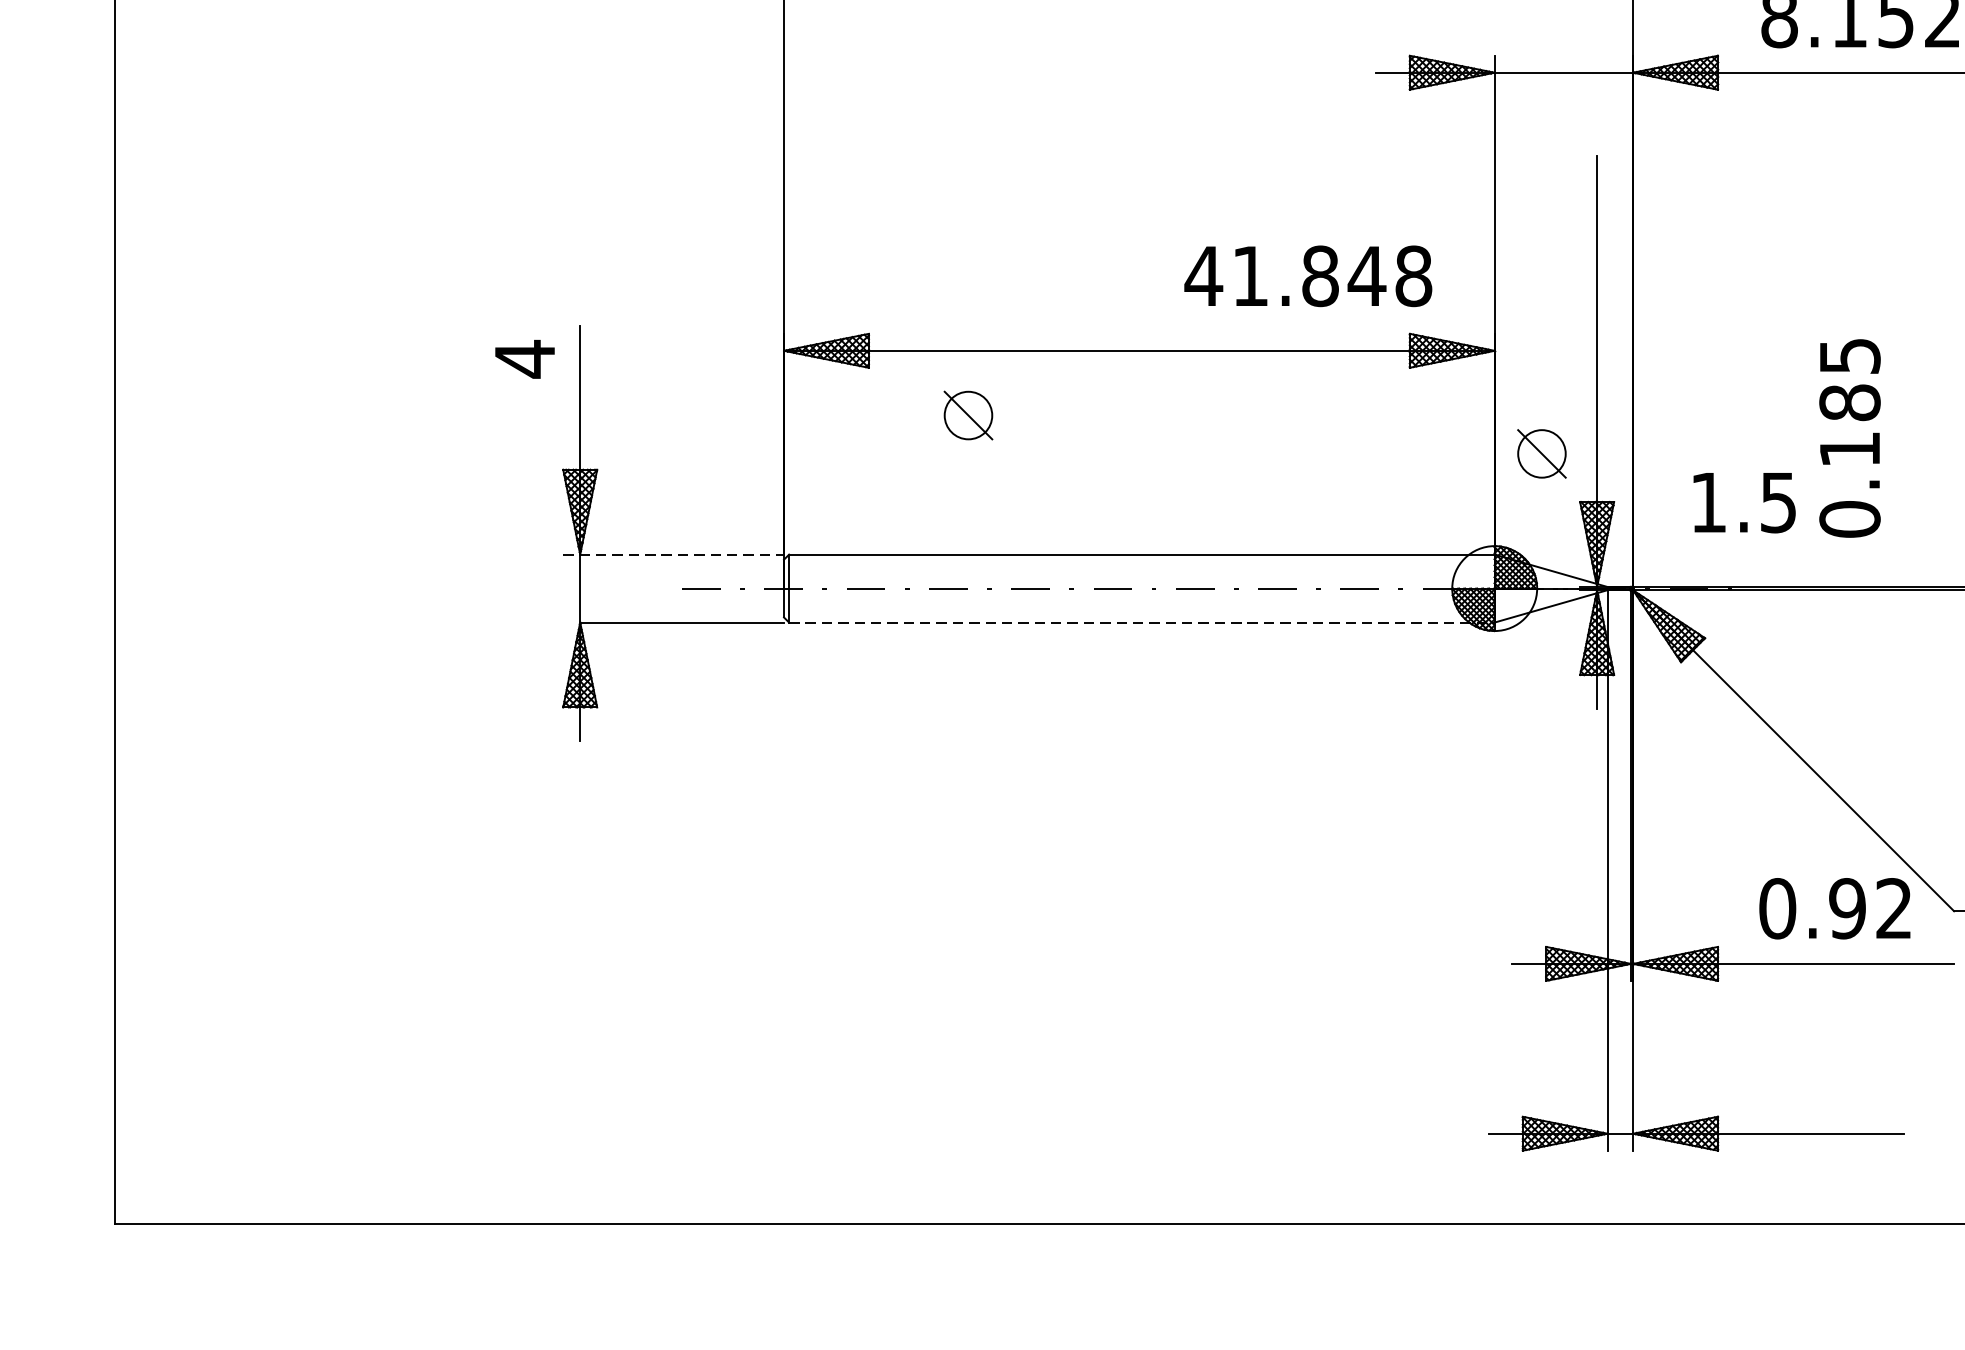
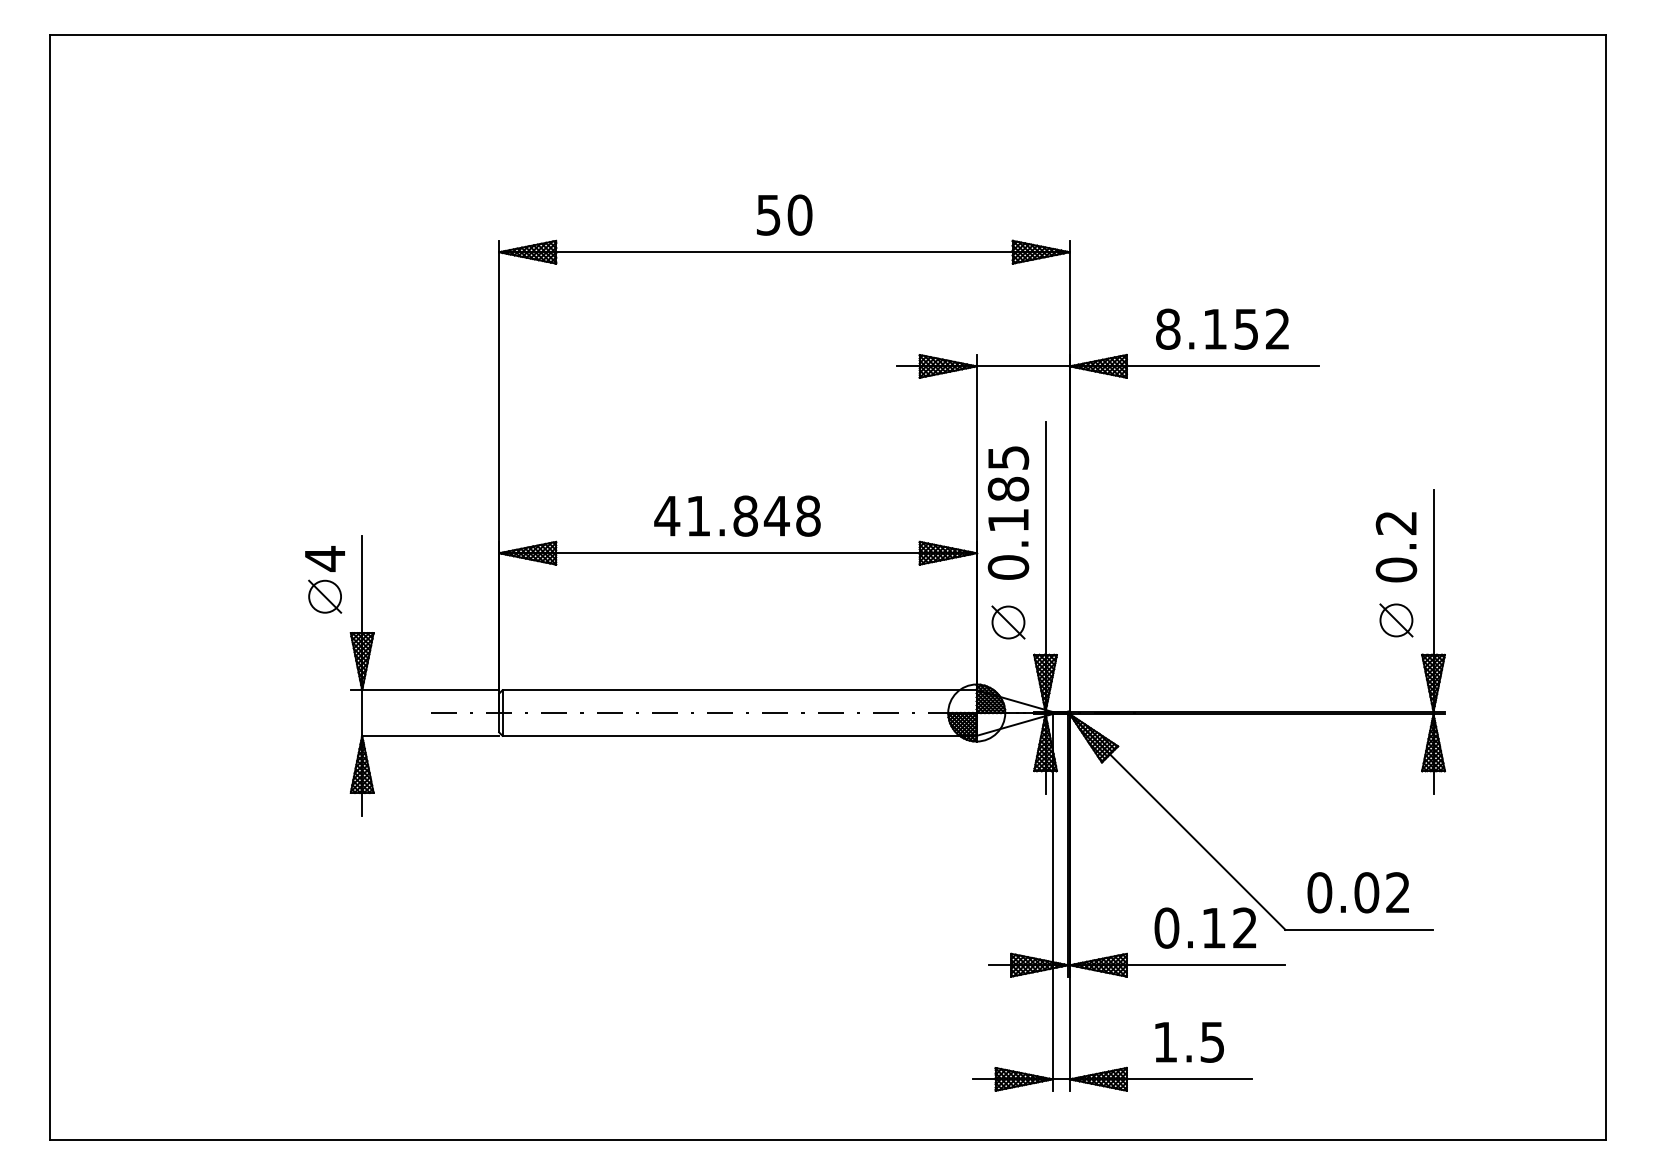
text: (1308, 275) -> (737, 515), moved
part: (969, 415) -> (325, 596), moved
text: (1850, 437) -> (1008, 512), moved
text: (1744, 502) -> (1189, 1042), moved
line: (674, 555) -> (425, 690), dashed -> solid
line: (1143, 622) -> (740, 735), dashed -> solid
text: (1847, 907) -> (1213, 927), 0.92 -> 0.12

